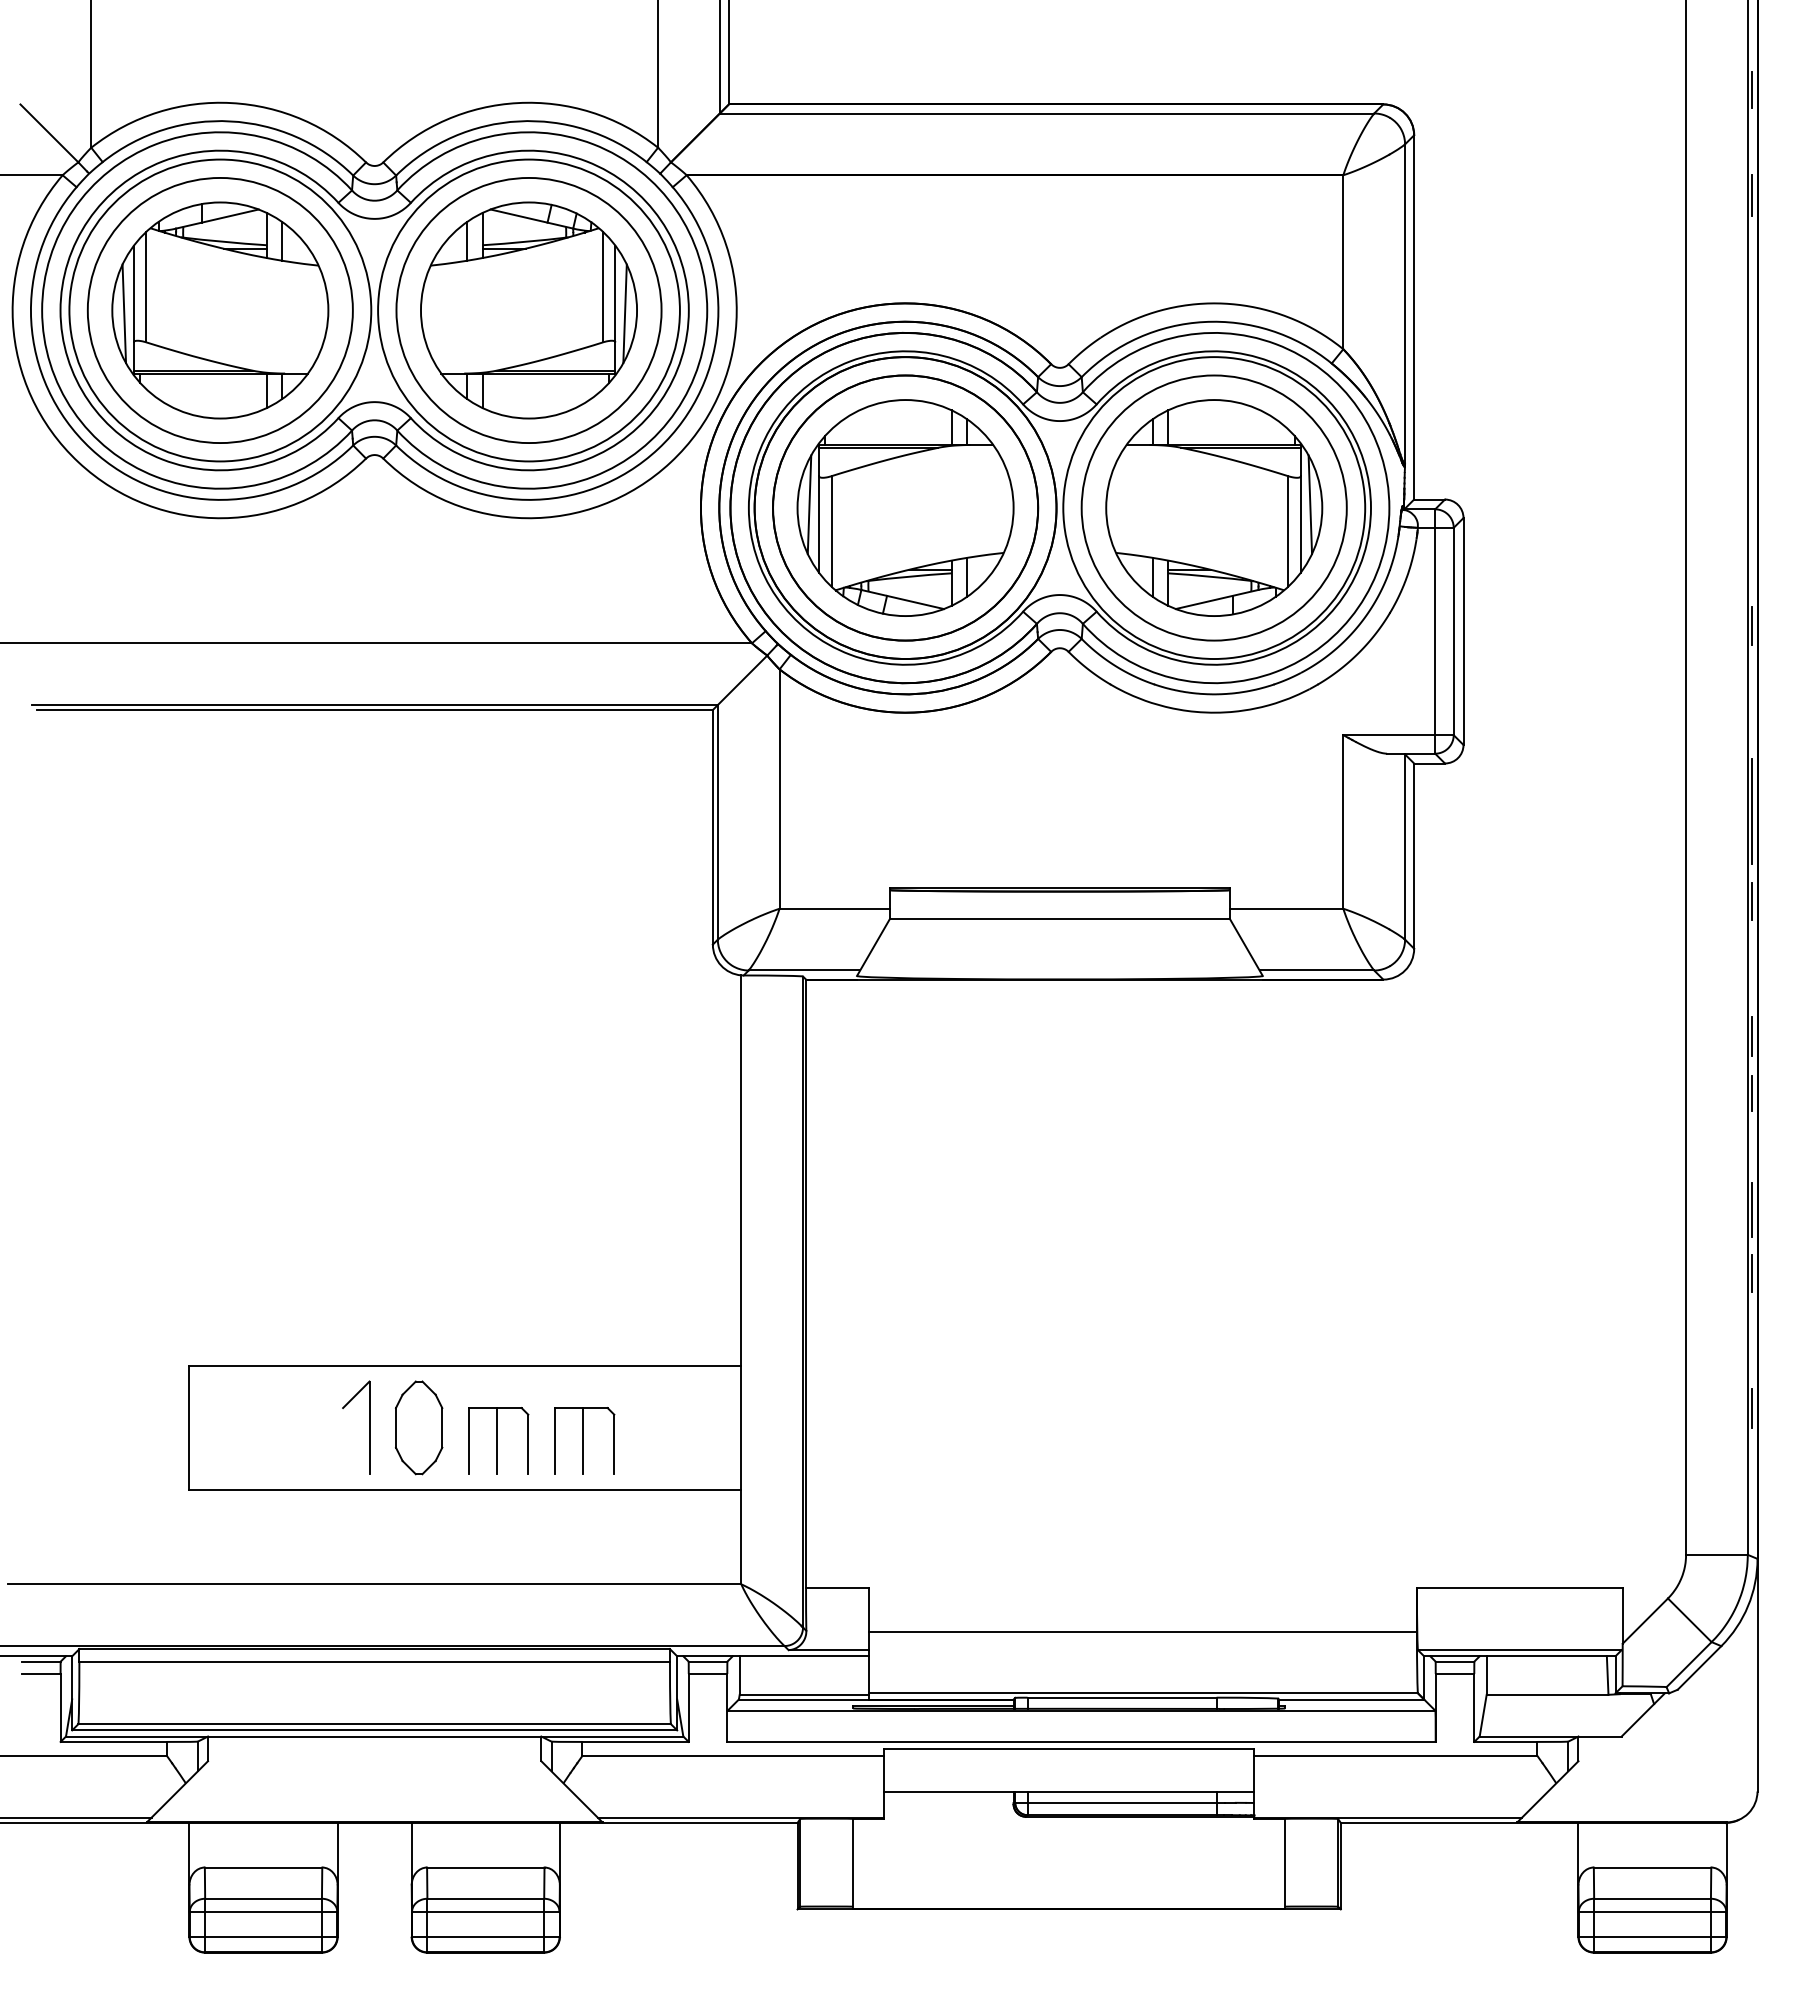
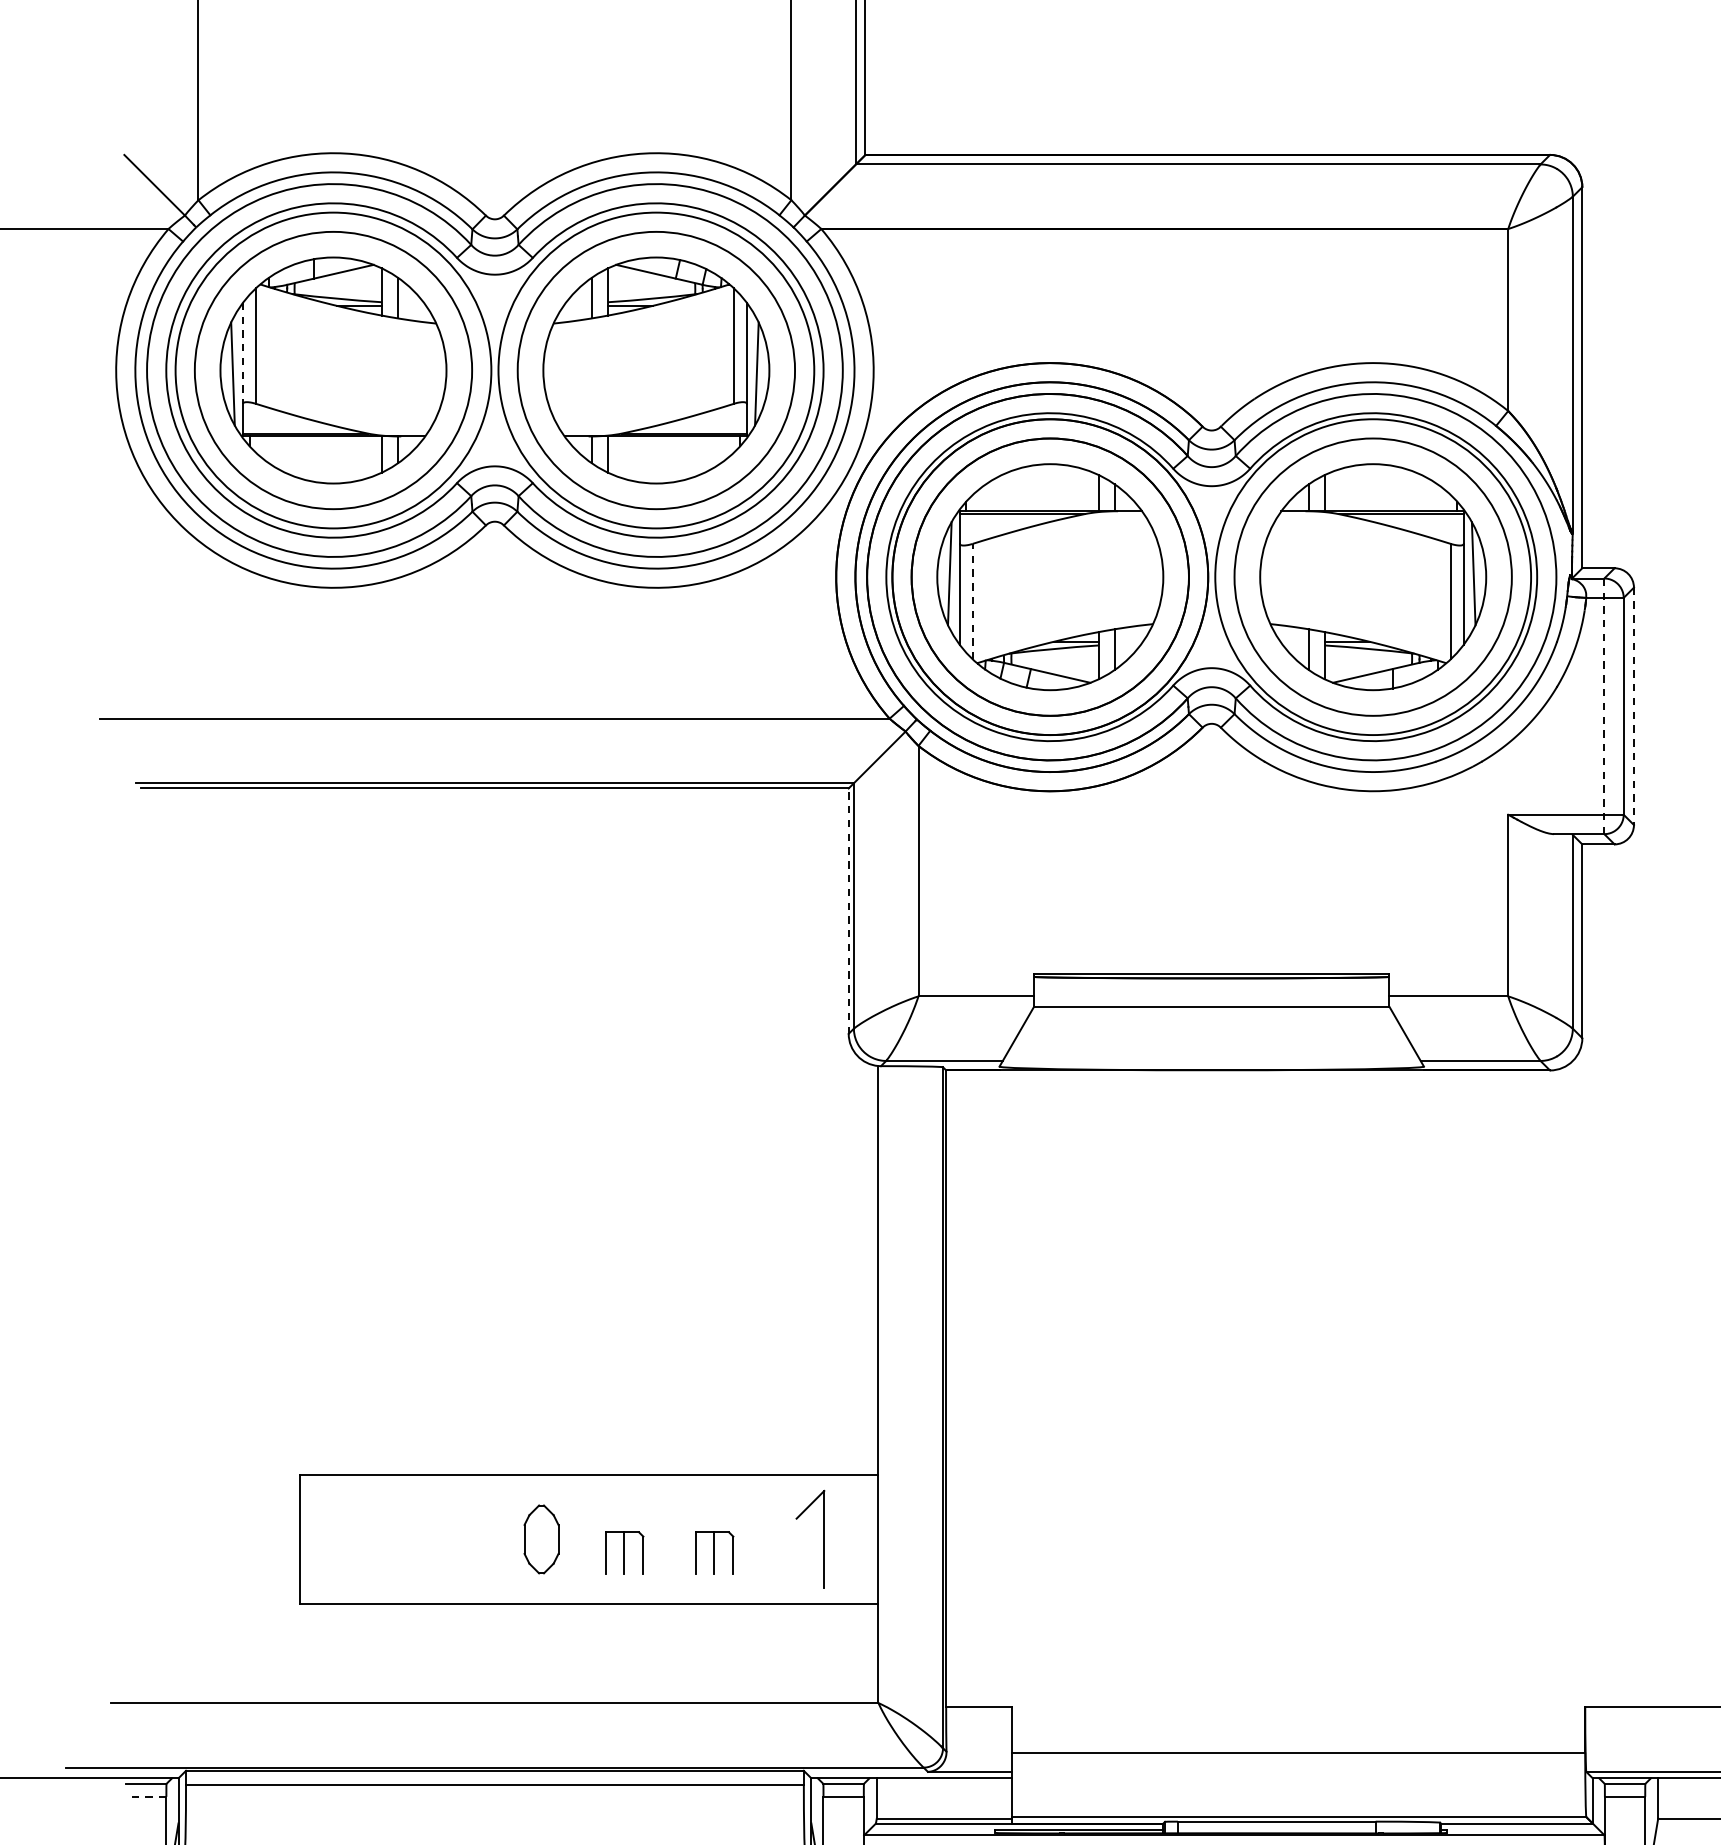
line: (133, 294) -> (242, 353), solid -> dashed
line: (831, 530) -> (972, 600), solid -> dashed
line: (1435, 631) -> (1604, 706), solid -> dashed
line: (1463, 632) -> (1633, 707), solid -> dashed
line: (712, 826) -> (848, 910), solid -> dashed
part: (369, 1427) -> (824, 1539), moved
part: (419, 1427) -> (541, 1539), size x0.7
part: (498, 1440) -> (624, 1552), size x0.6
part: (584, 1440) -> (714, 1552), size x0.6
line: (40, 1673) -> (145, 1796), solid -> dashed

